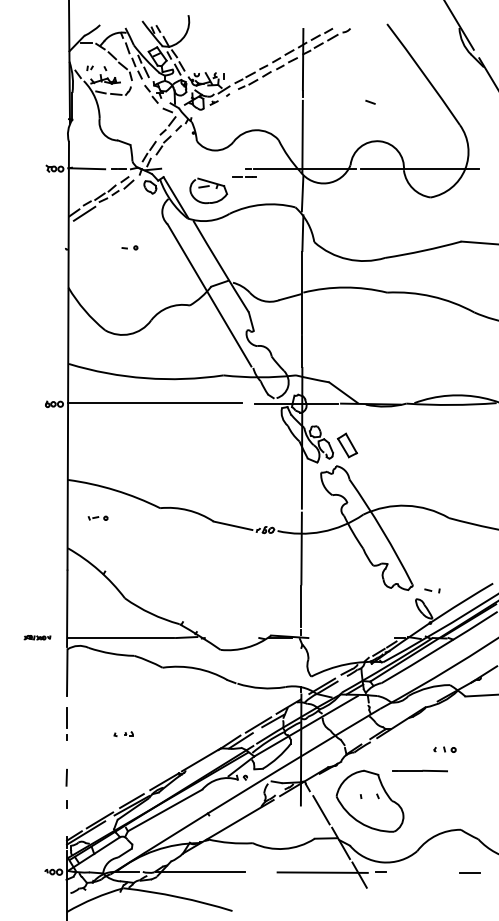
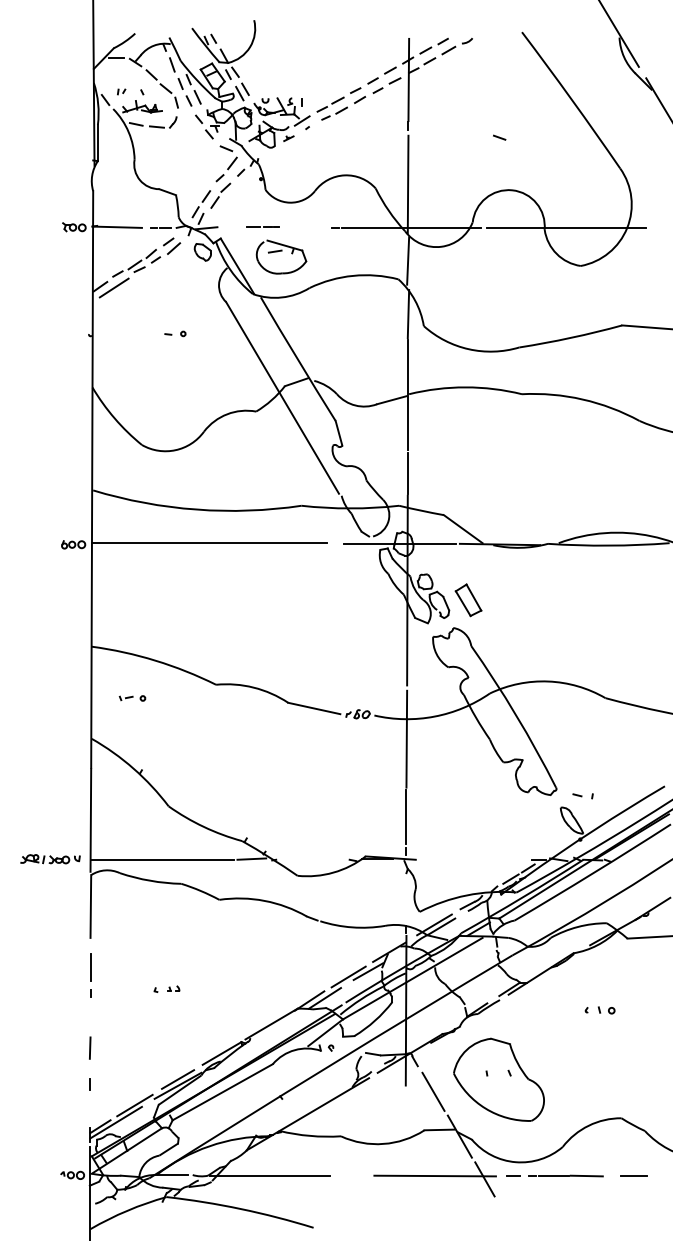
line: (245, 176) -> (263, 226), moved
part: (37, 637) -> (50, 859), size x1.67
part: (419, 770) -> (565, 1175), moved

